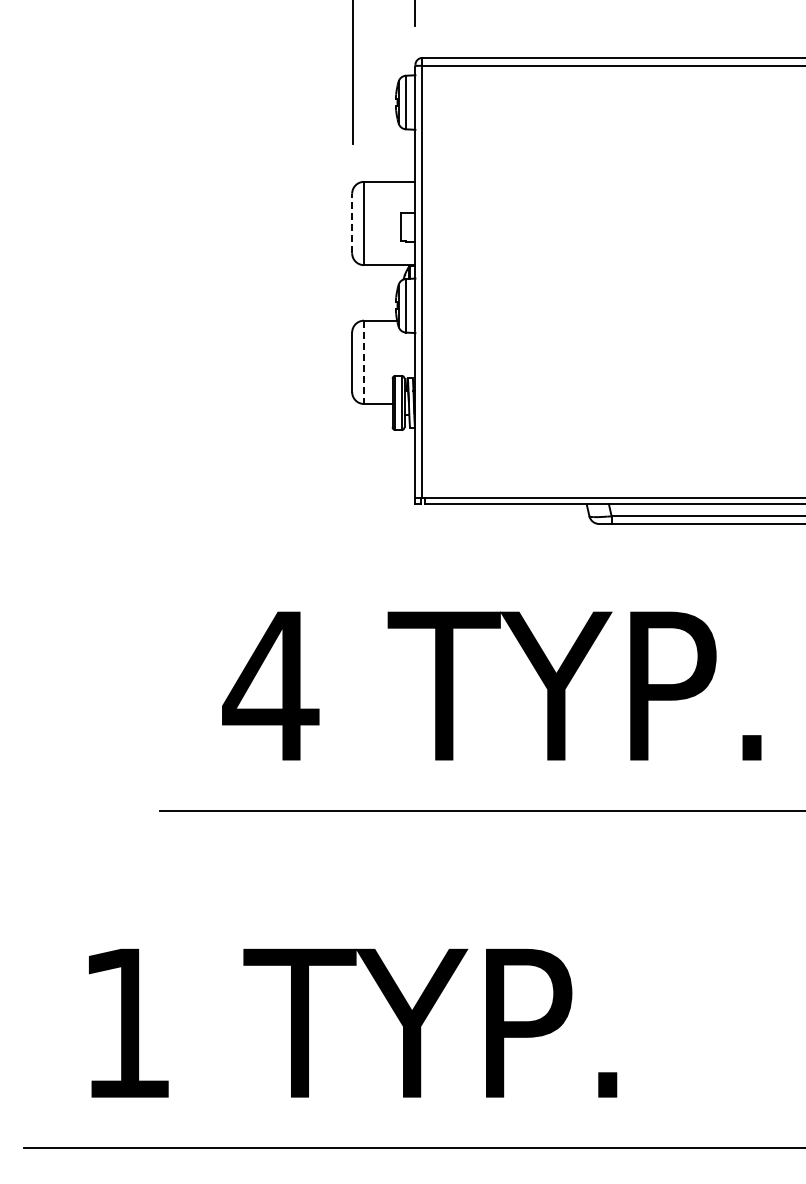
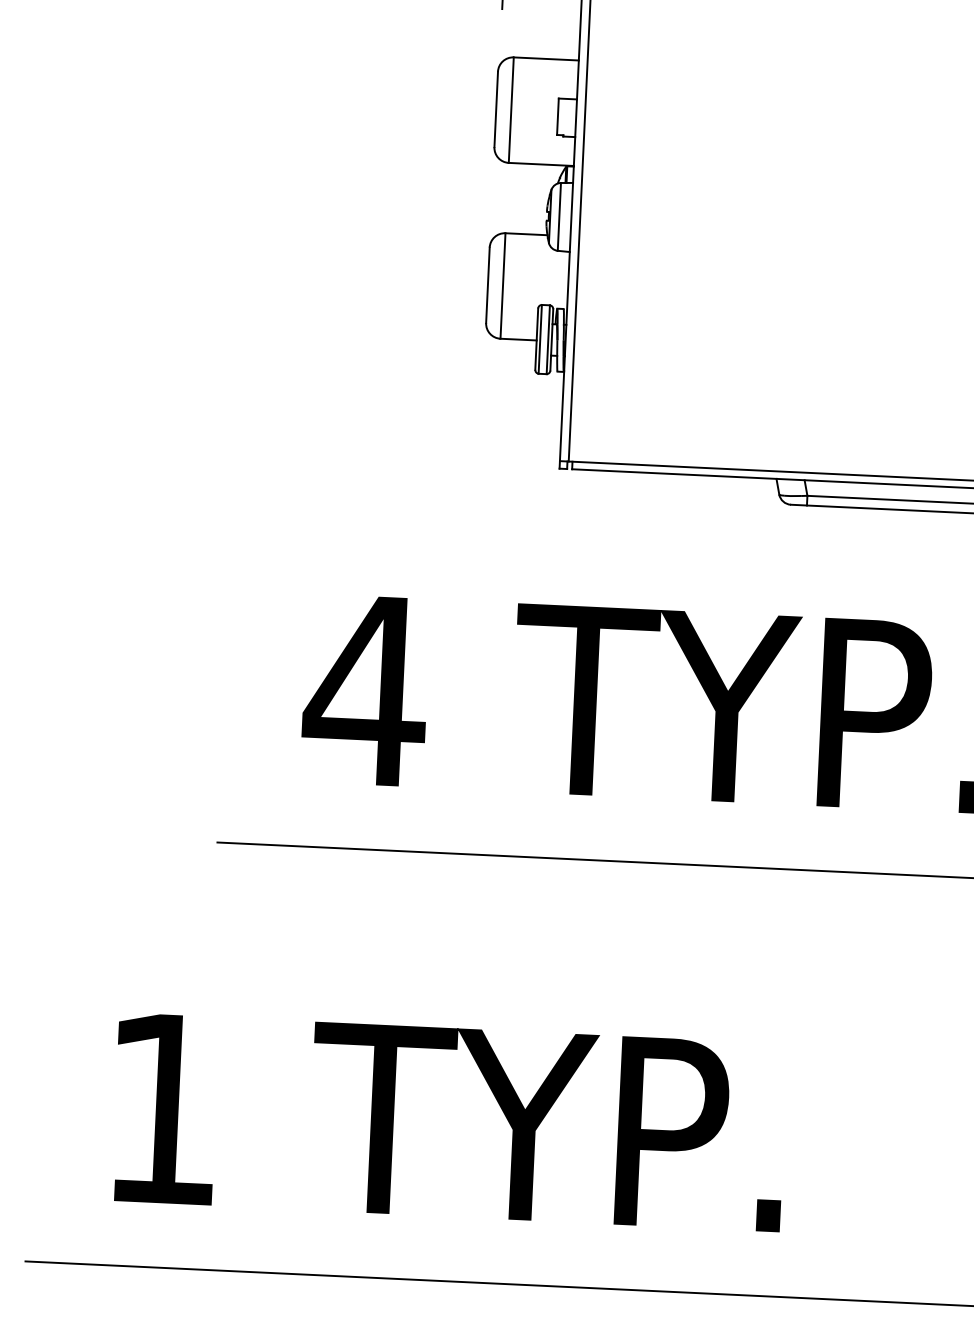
line: (352, 223) -> (496, 109), dashed -> solid
line: (364, 362) -> (503, 286), dashed -> solid

